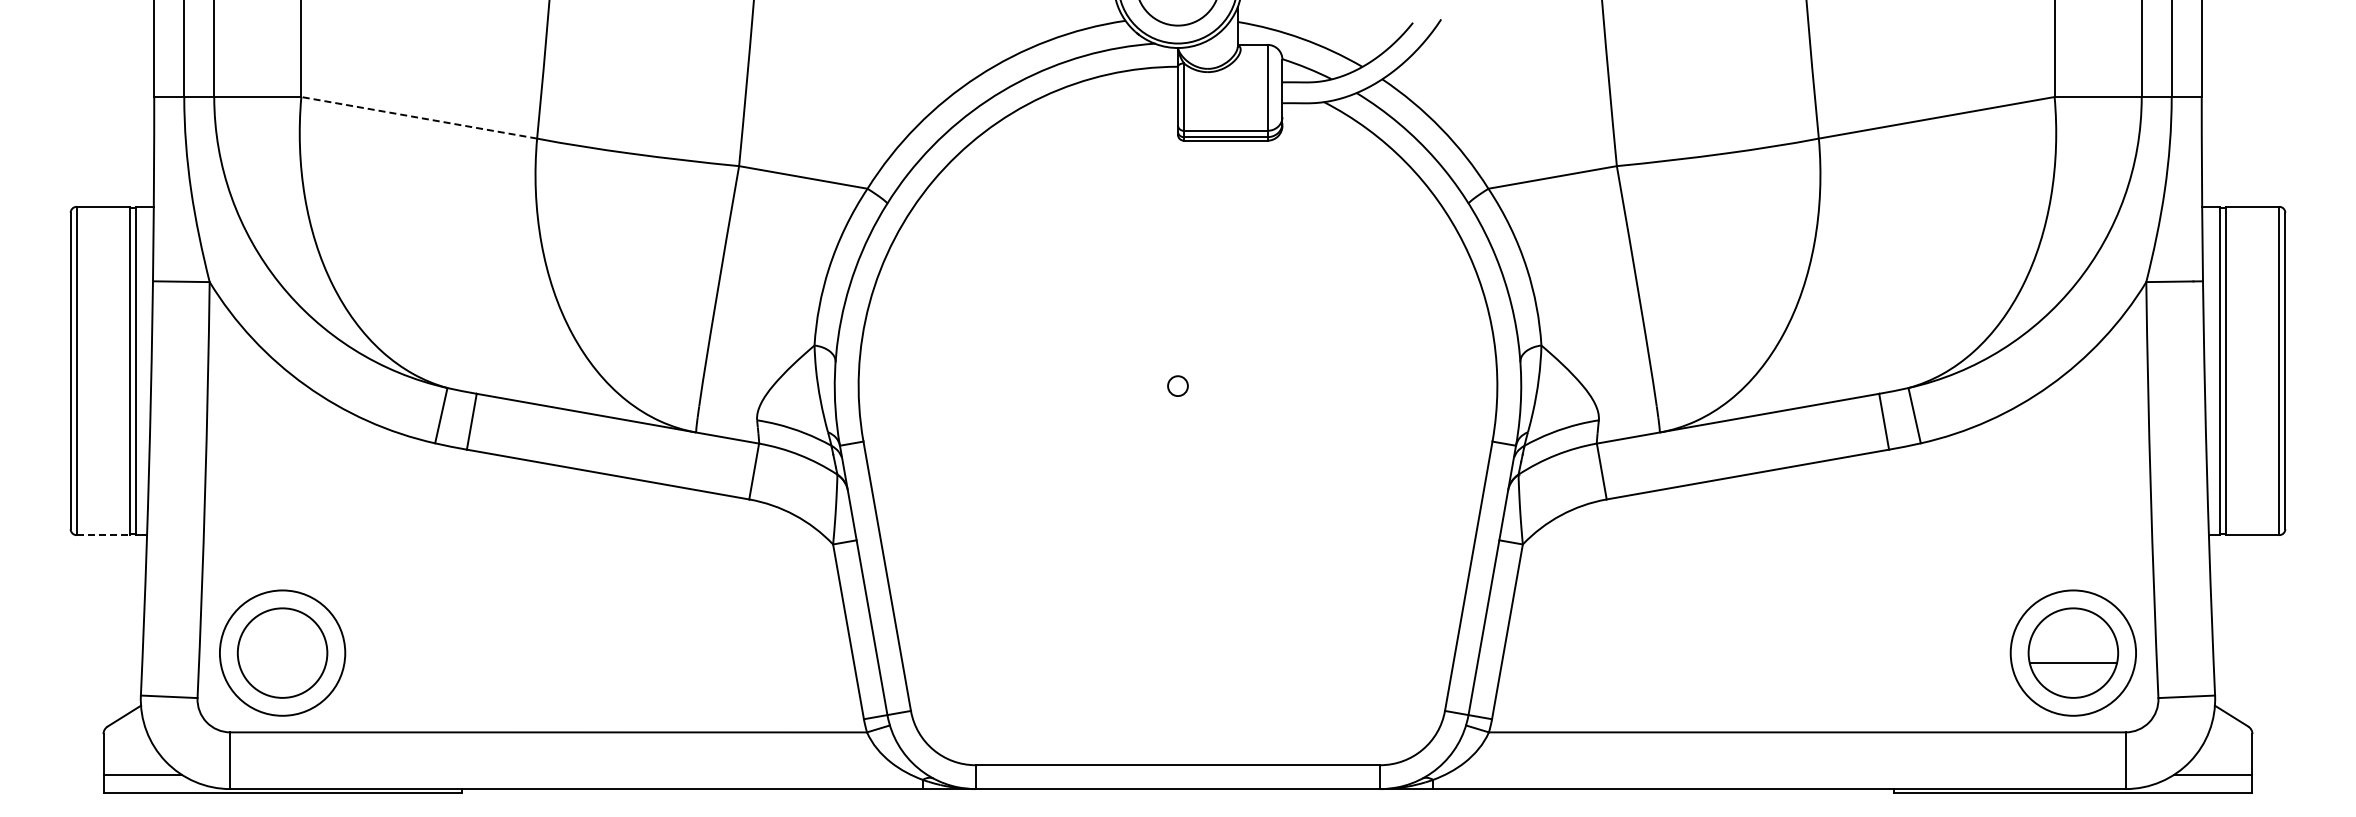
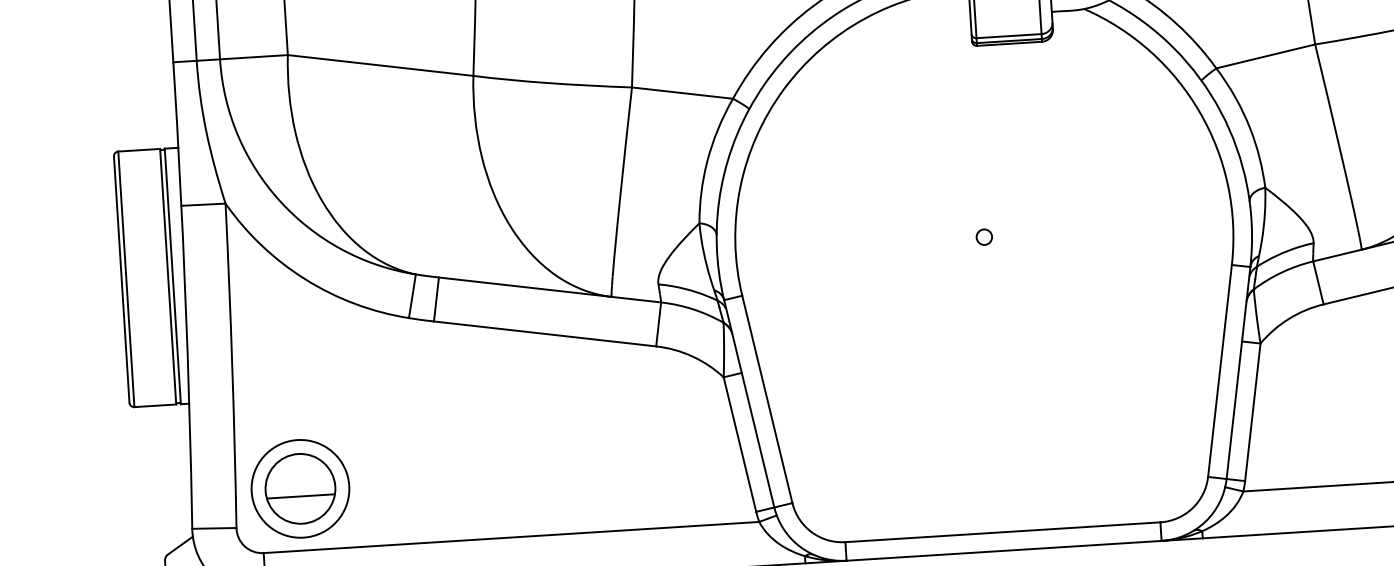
line: (419, 117) -> (380, 65), dashed -> solid
line: (103, 535) -> (155, 406), dashed -> solid
line: (282, 662) -> (300, 496), added

